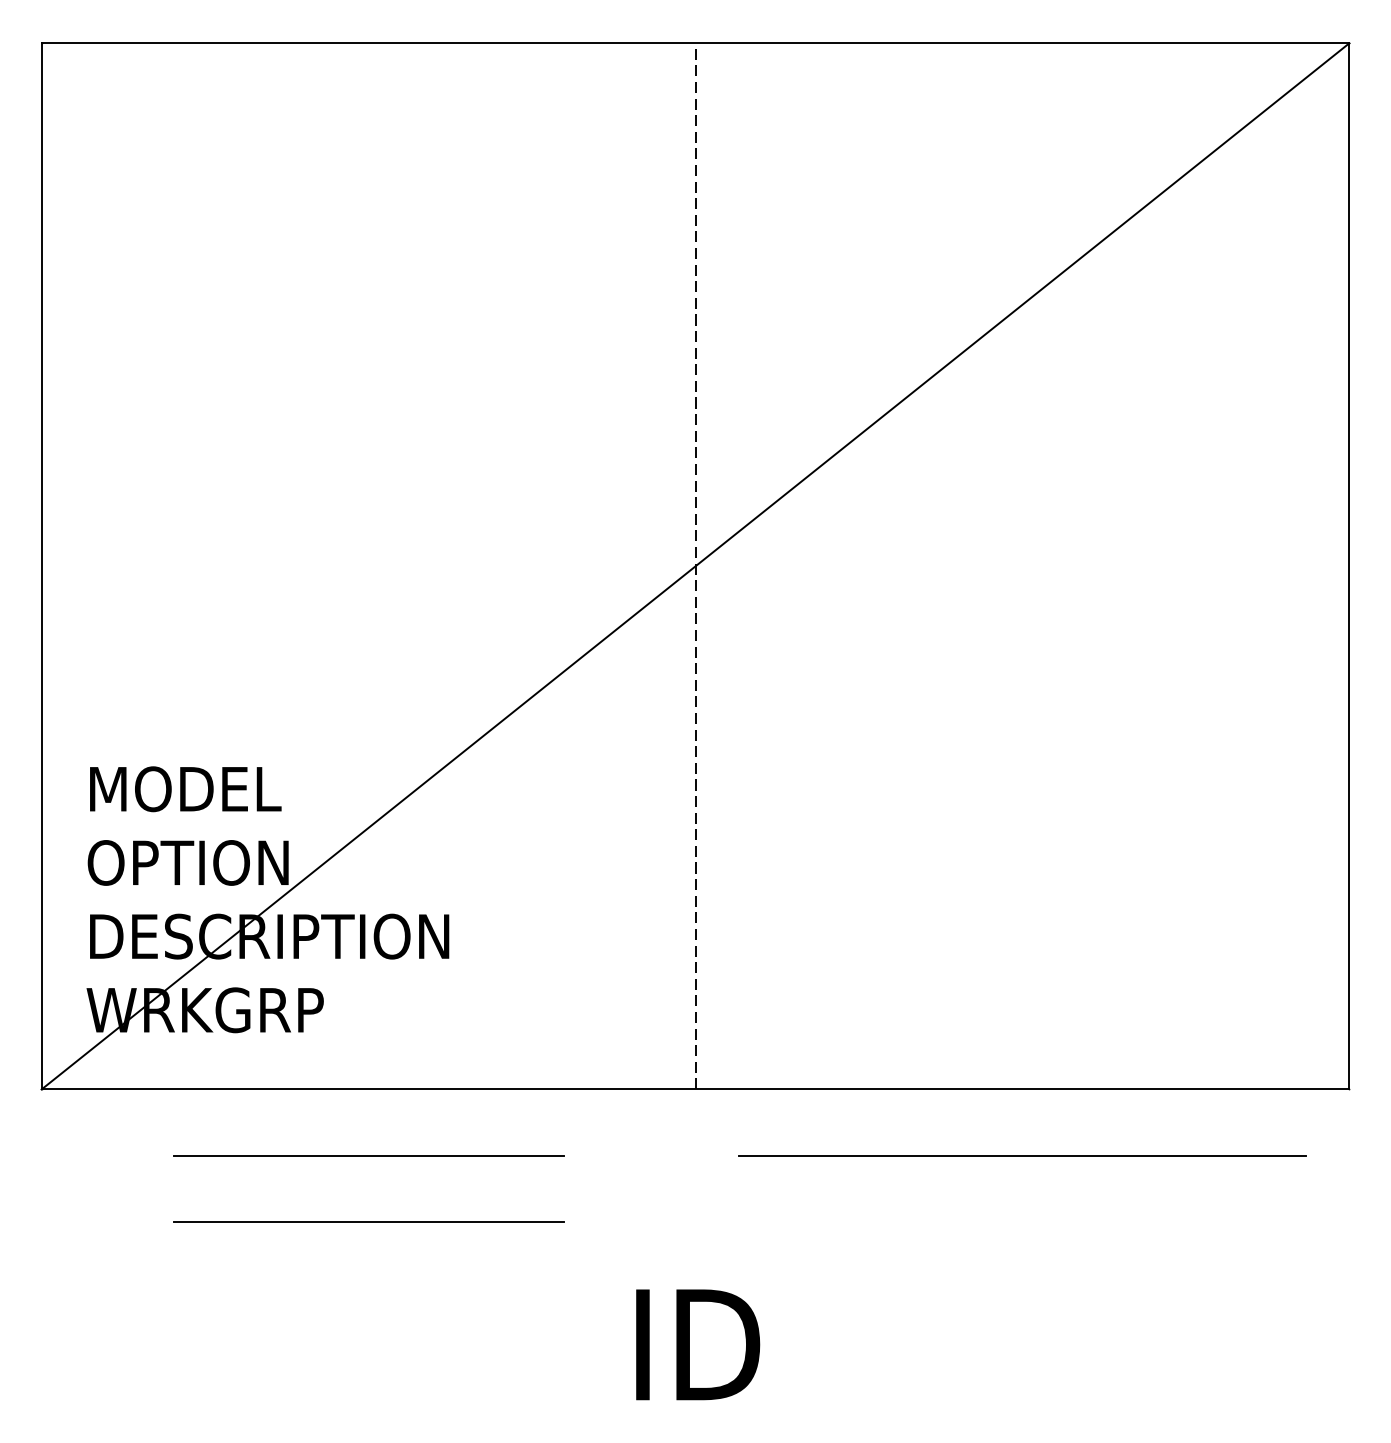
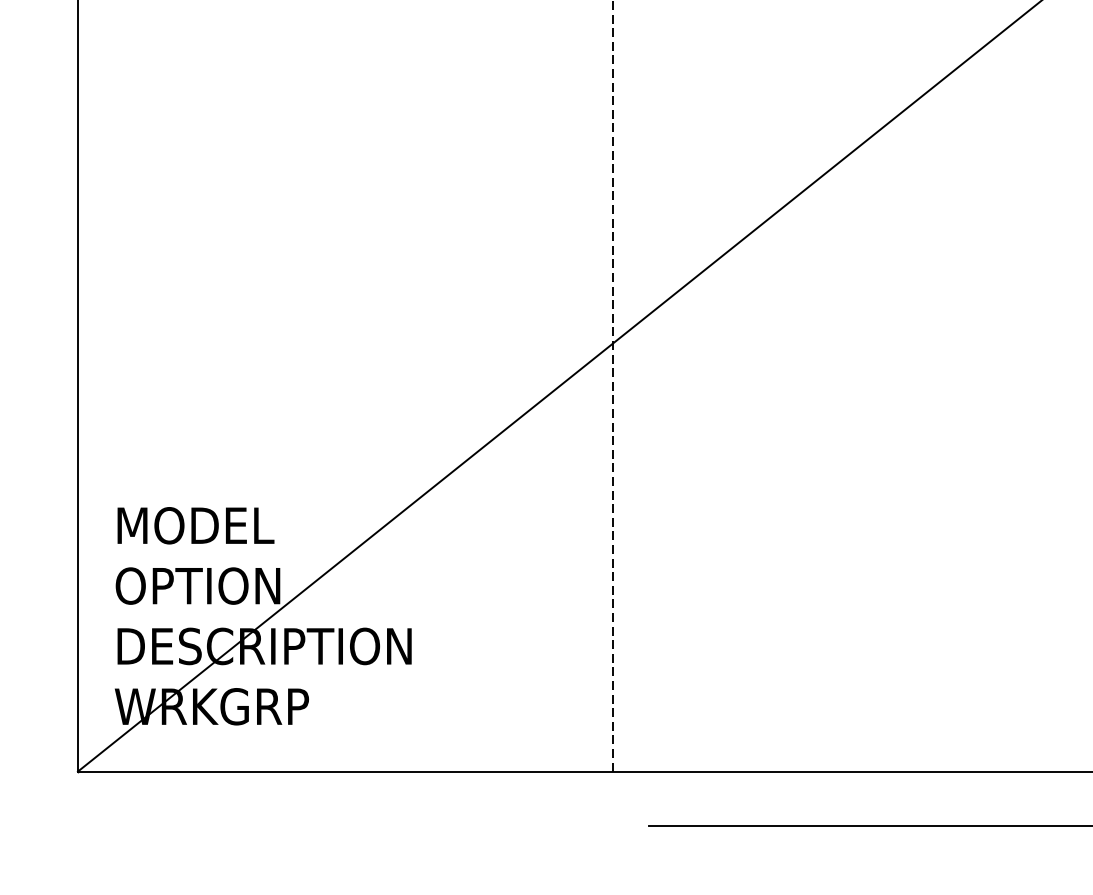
line: (368, 1155) -> (345, 825), removed
line: (368, 1222) -> (345, 880), removed

